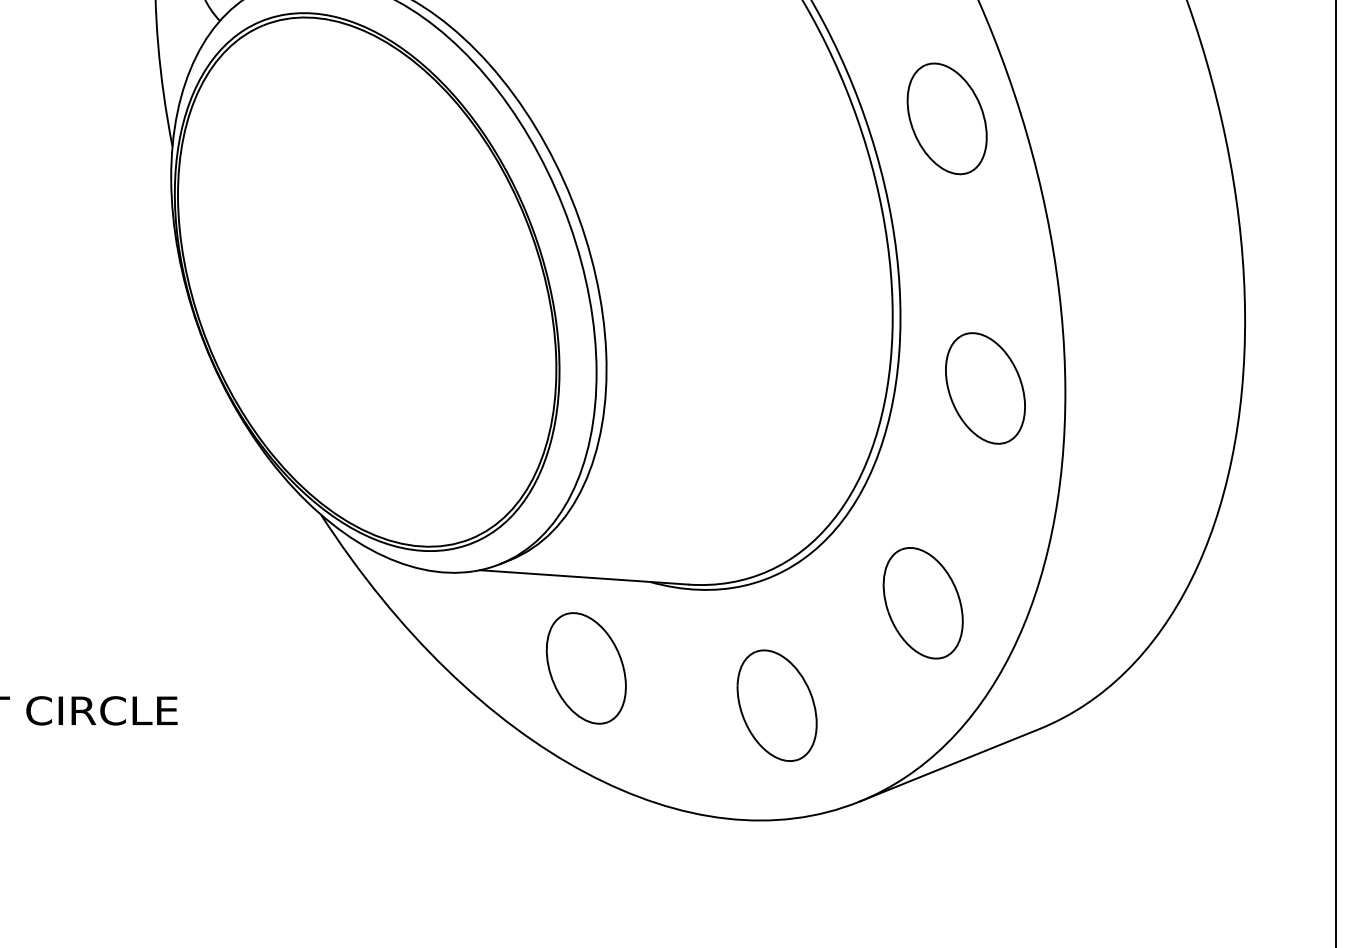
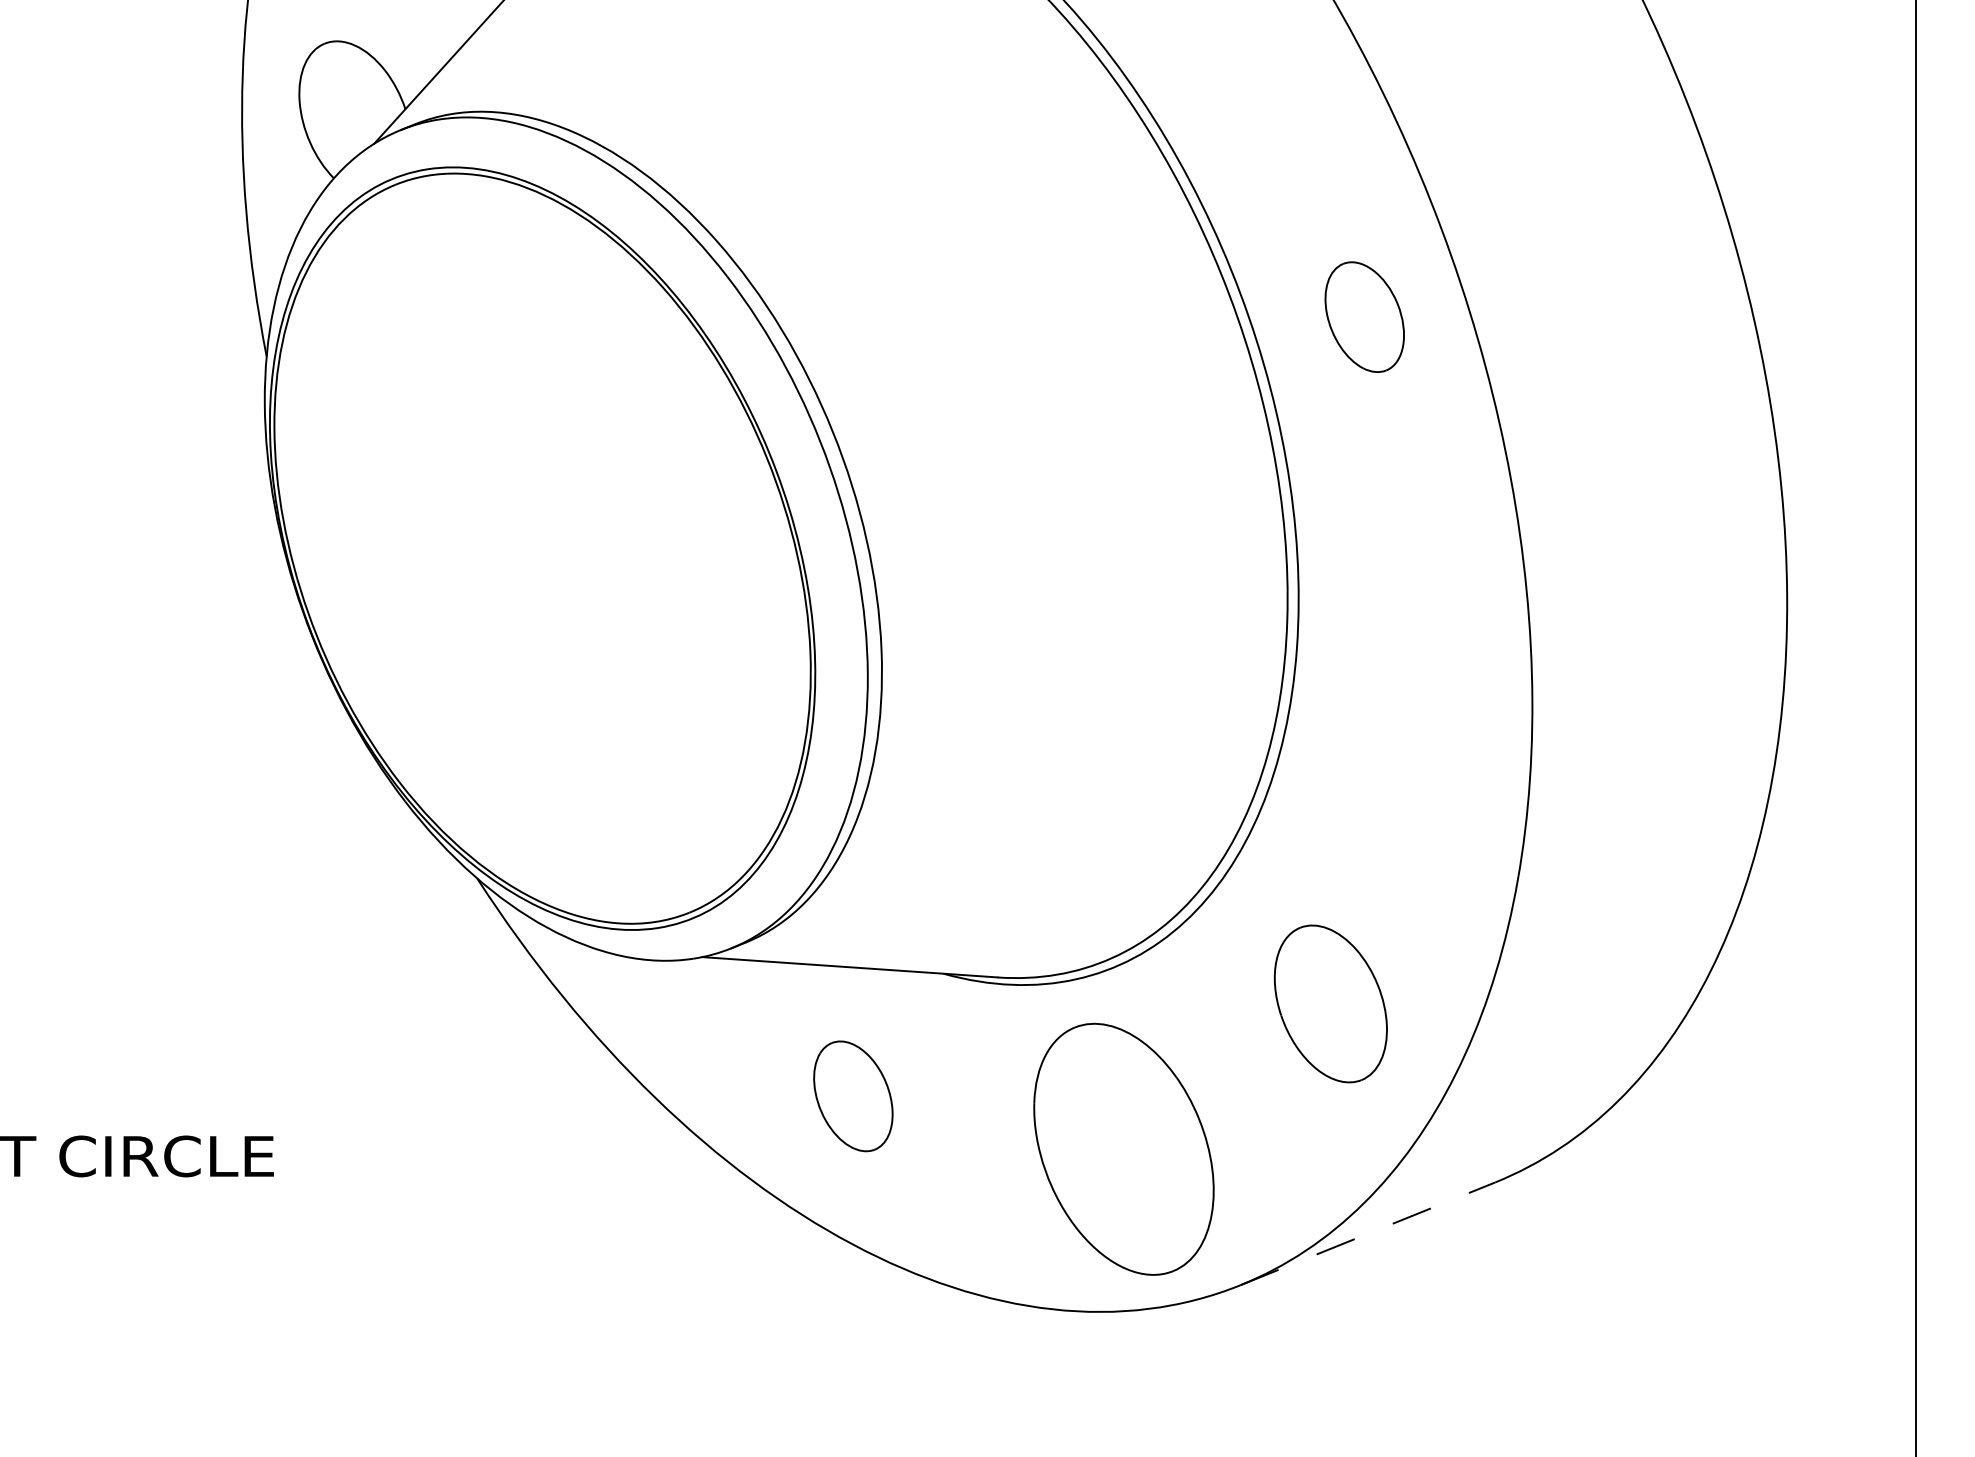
part: (946, 118) -> (1364, 316), size x0.7
part: (985, 388) -> (1419, 699), removed
part: (586, 668) -> (853, 1096), size x0.7
part: (776, 705) -> (1123, 1148), size x1.6
line: (949, 765) -> (1368, 1233), solid -> dashed

